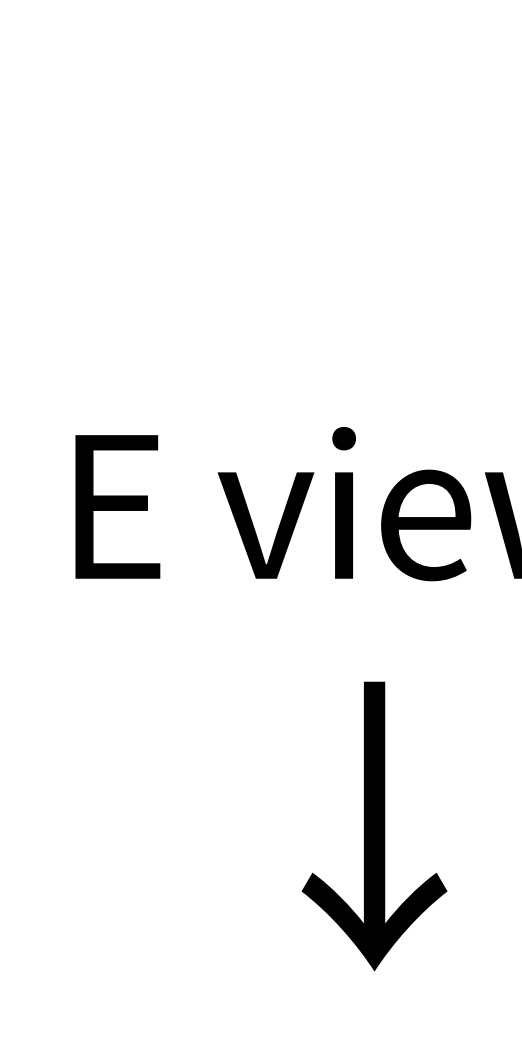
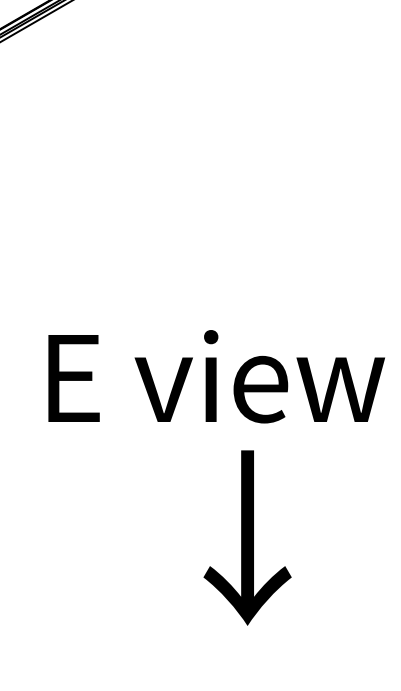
text: (374, 825) -> (247, 537), moved

